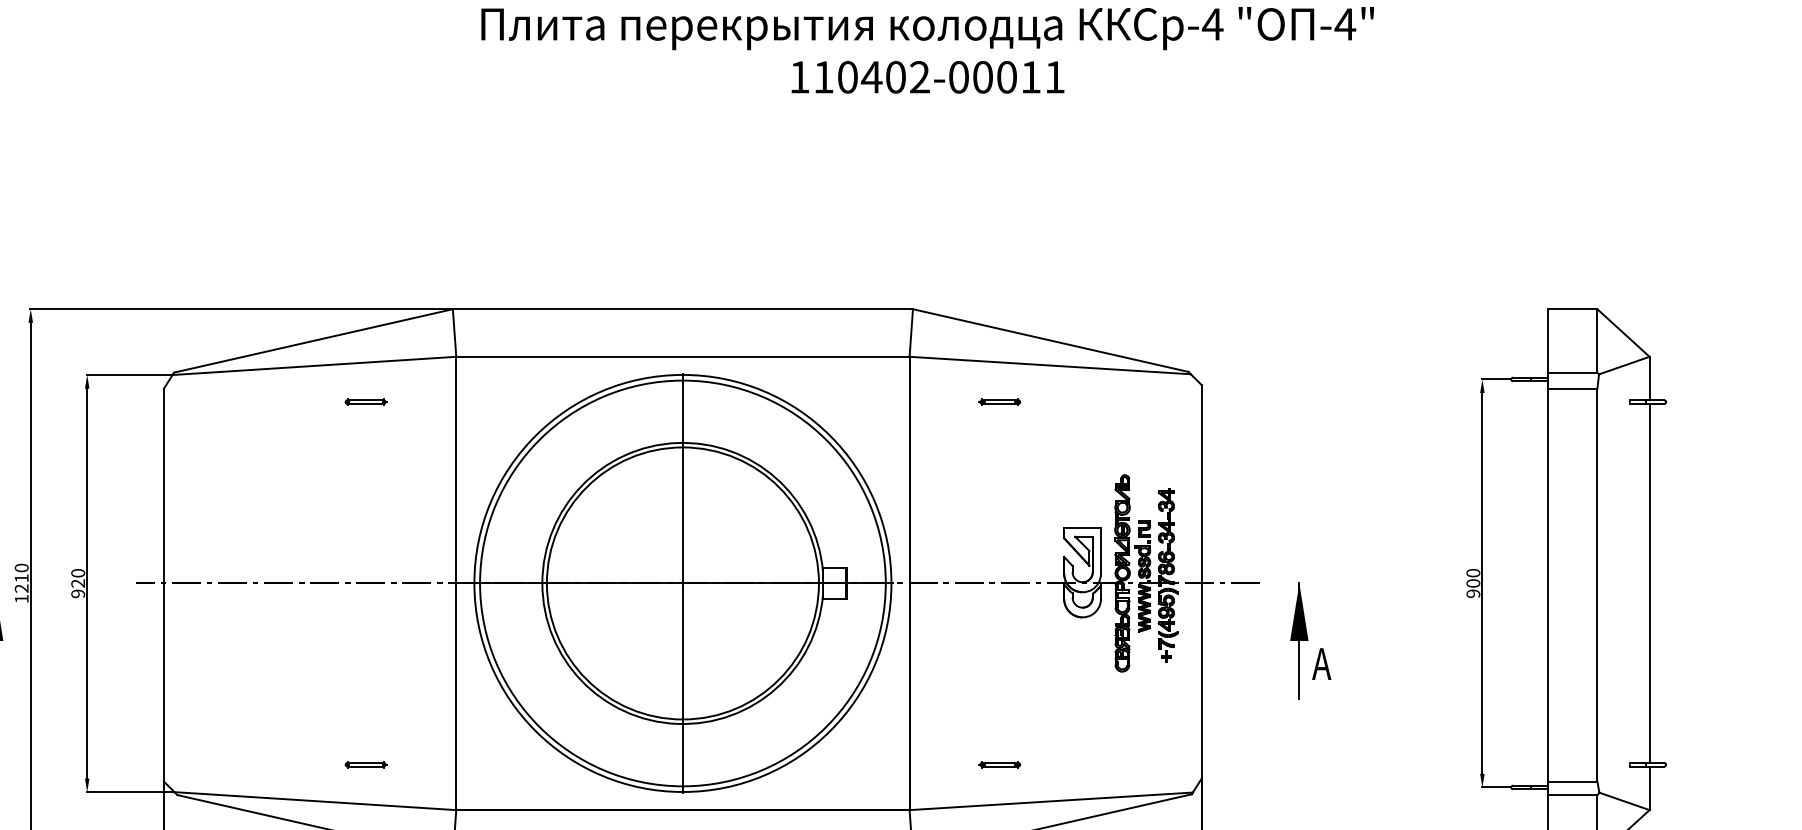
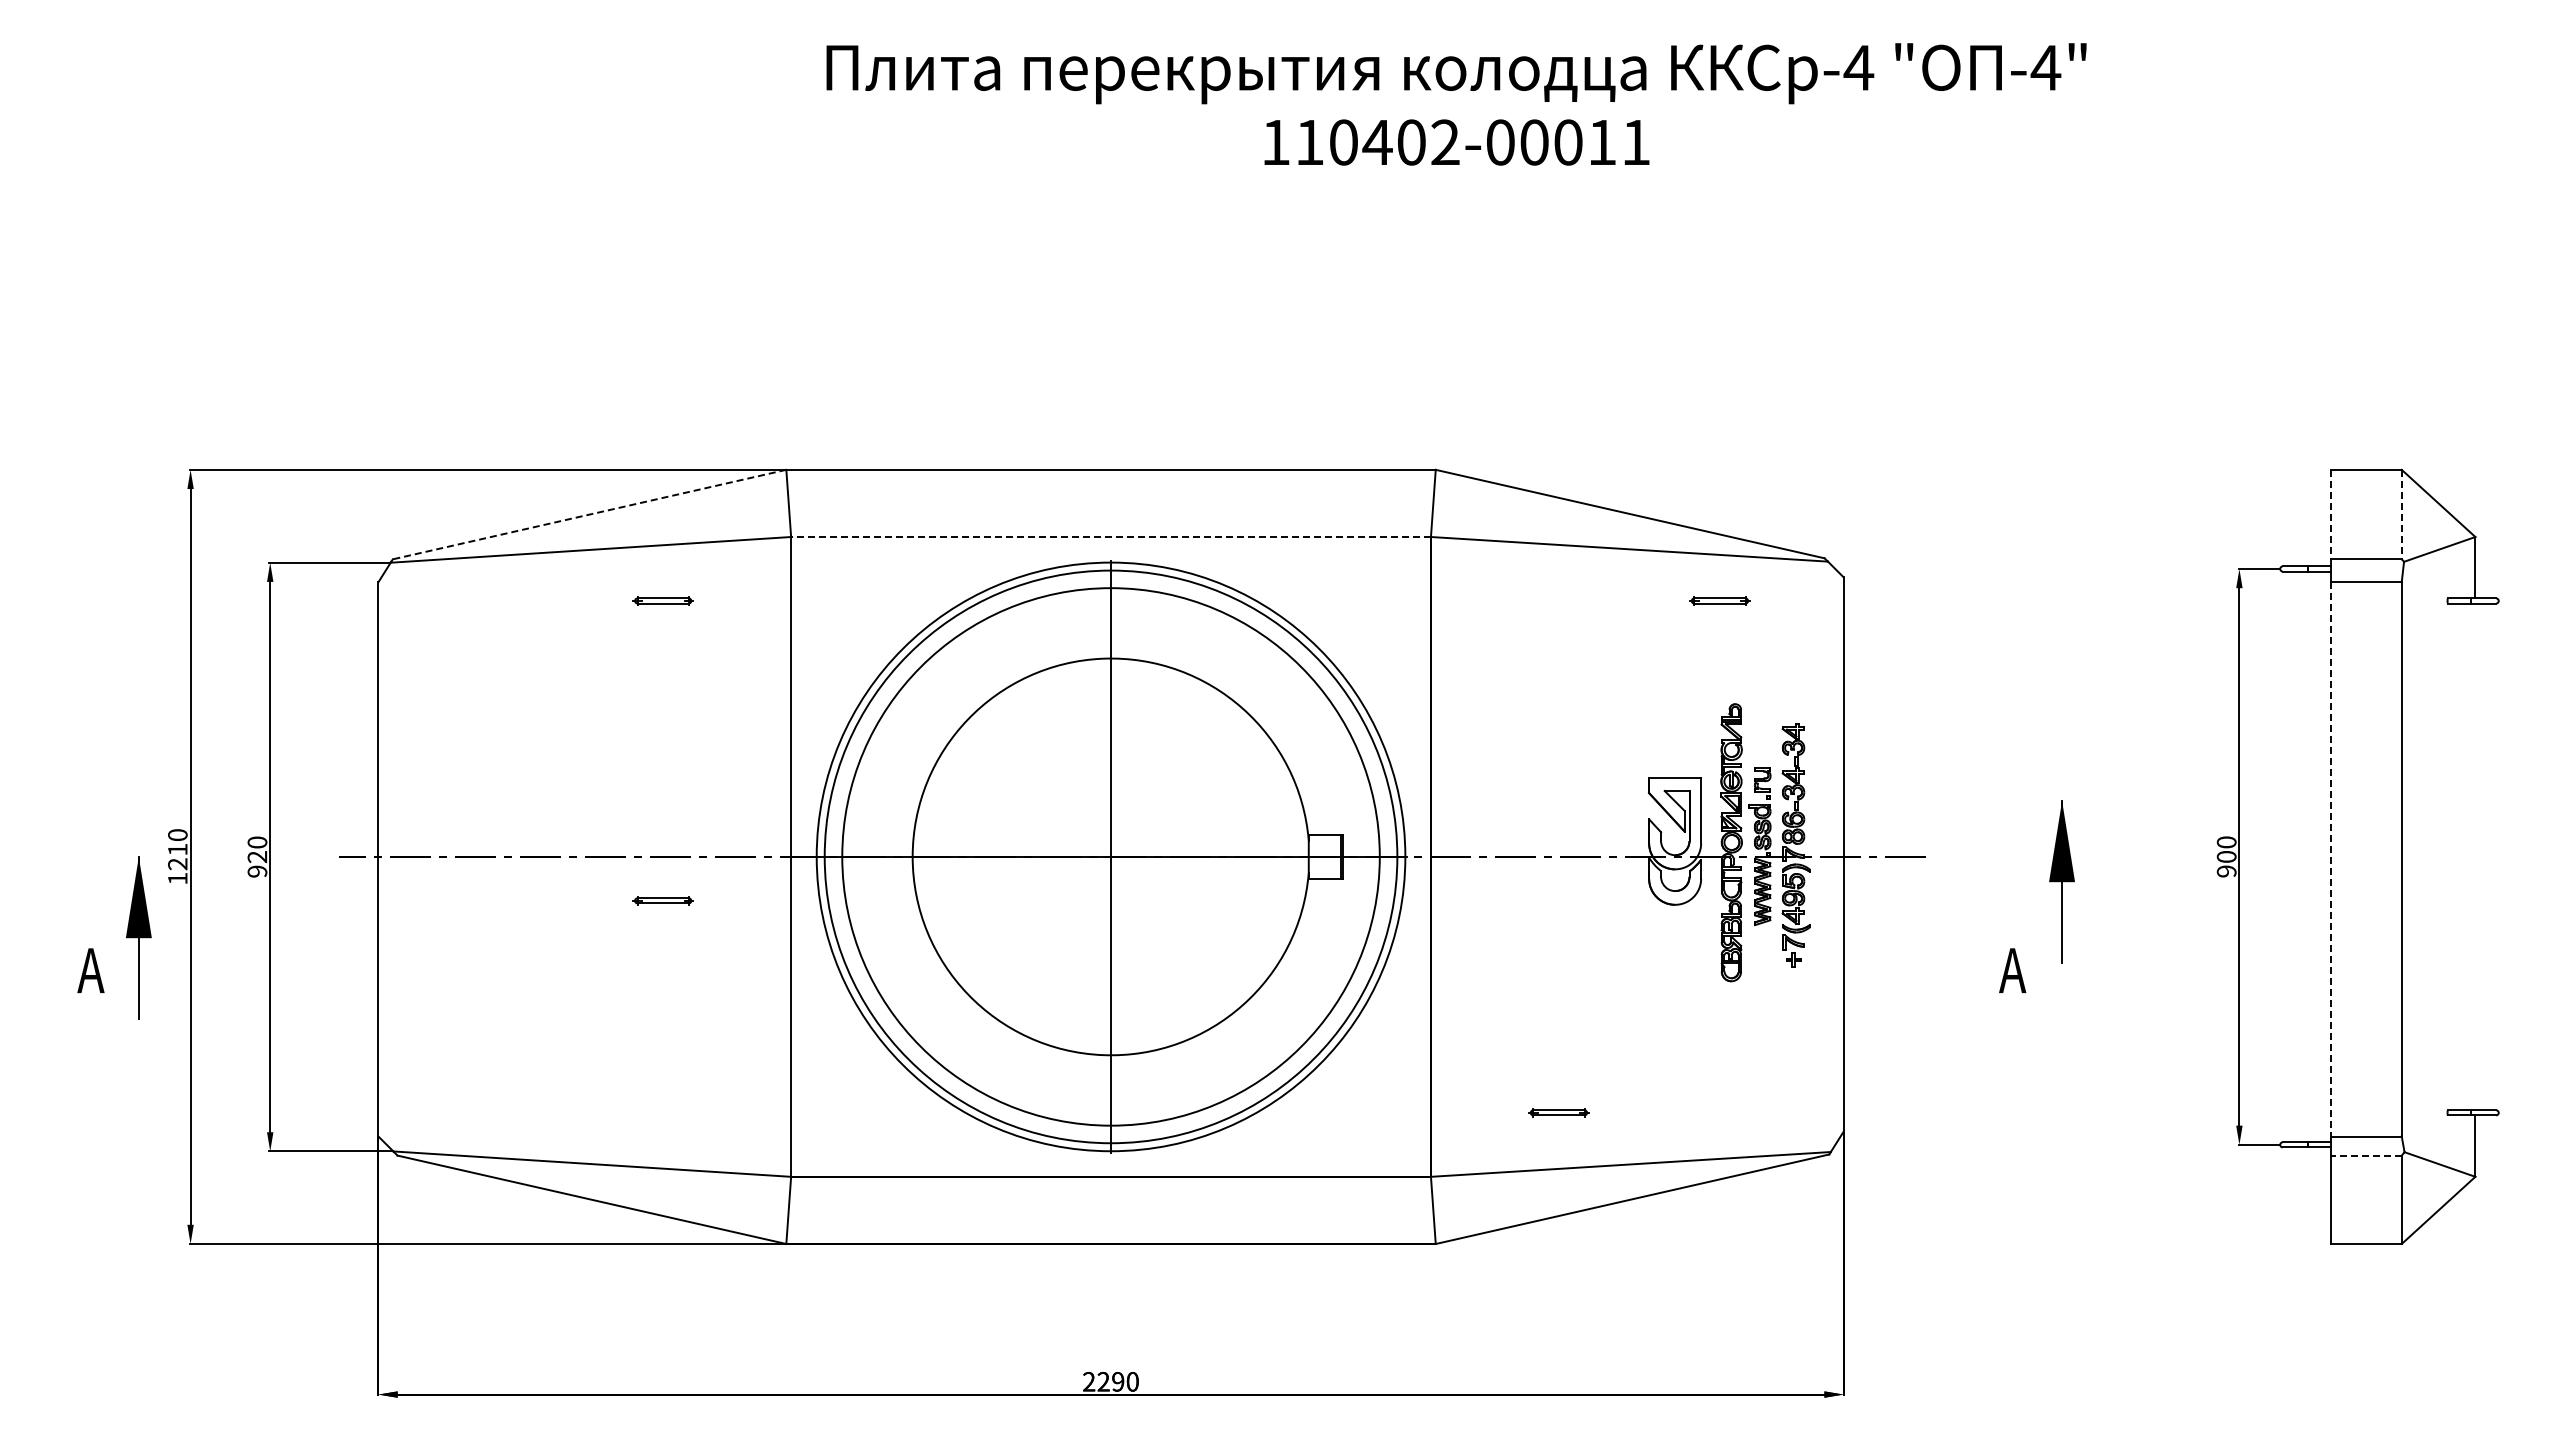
line: (313, 340) -> (589, 514), solid -> dashed
line: (1547, 340) -> (2331, 514), solid -> dashed
line: (1597, 340) -> (2401, 514), solid -> dashed
line: (683, 357) -> (1111, 537), solid -> dashed
part: (999, 401) -> (1719, 600), moved
circle: (683, 583) -> (1111, 856), size x1.4
line: (1649, 583) -> (2475, 856), removed
line: (1547, 585) -> (2331, 859), solid -> dashed
part: (1298, 640) -> (2061, 881), moved
part: (365, 764) -> (662, 900), moved
line: (1572, 795) -> (2366, 1155), solid -> dashed

